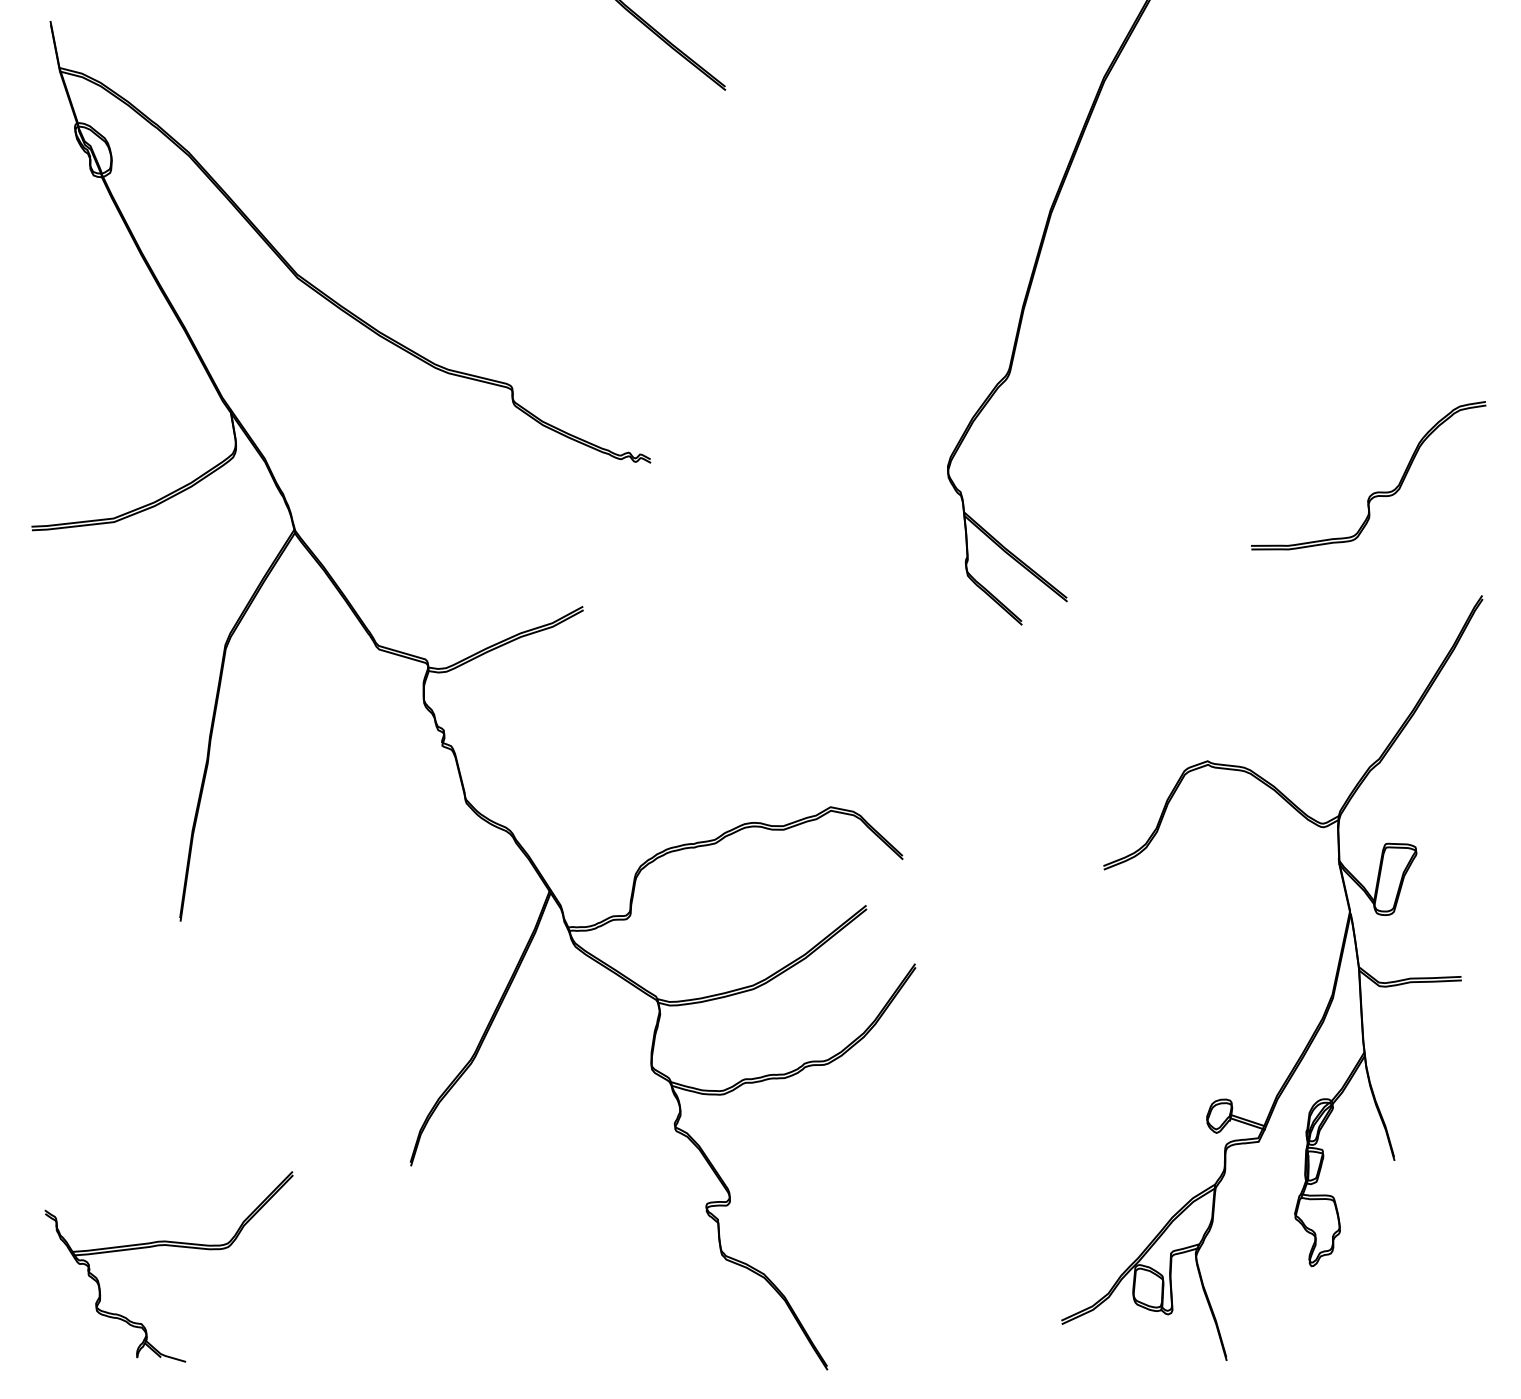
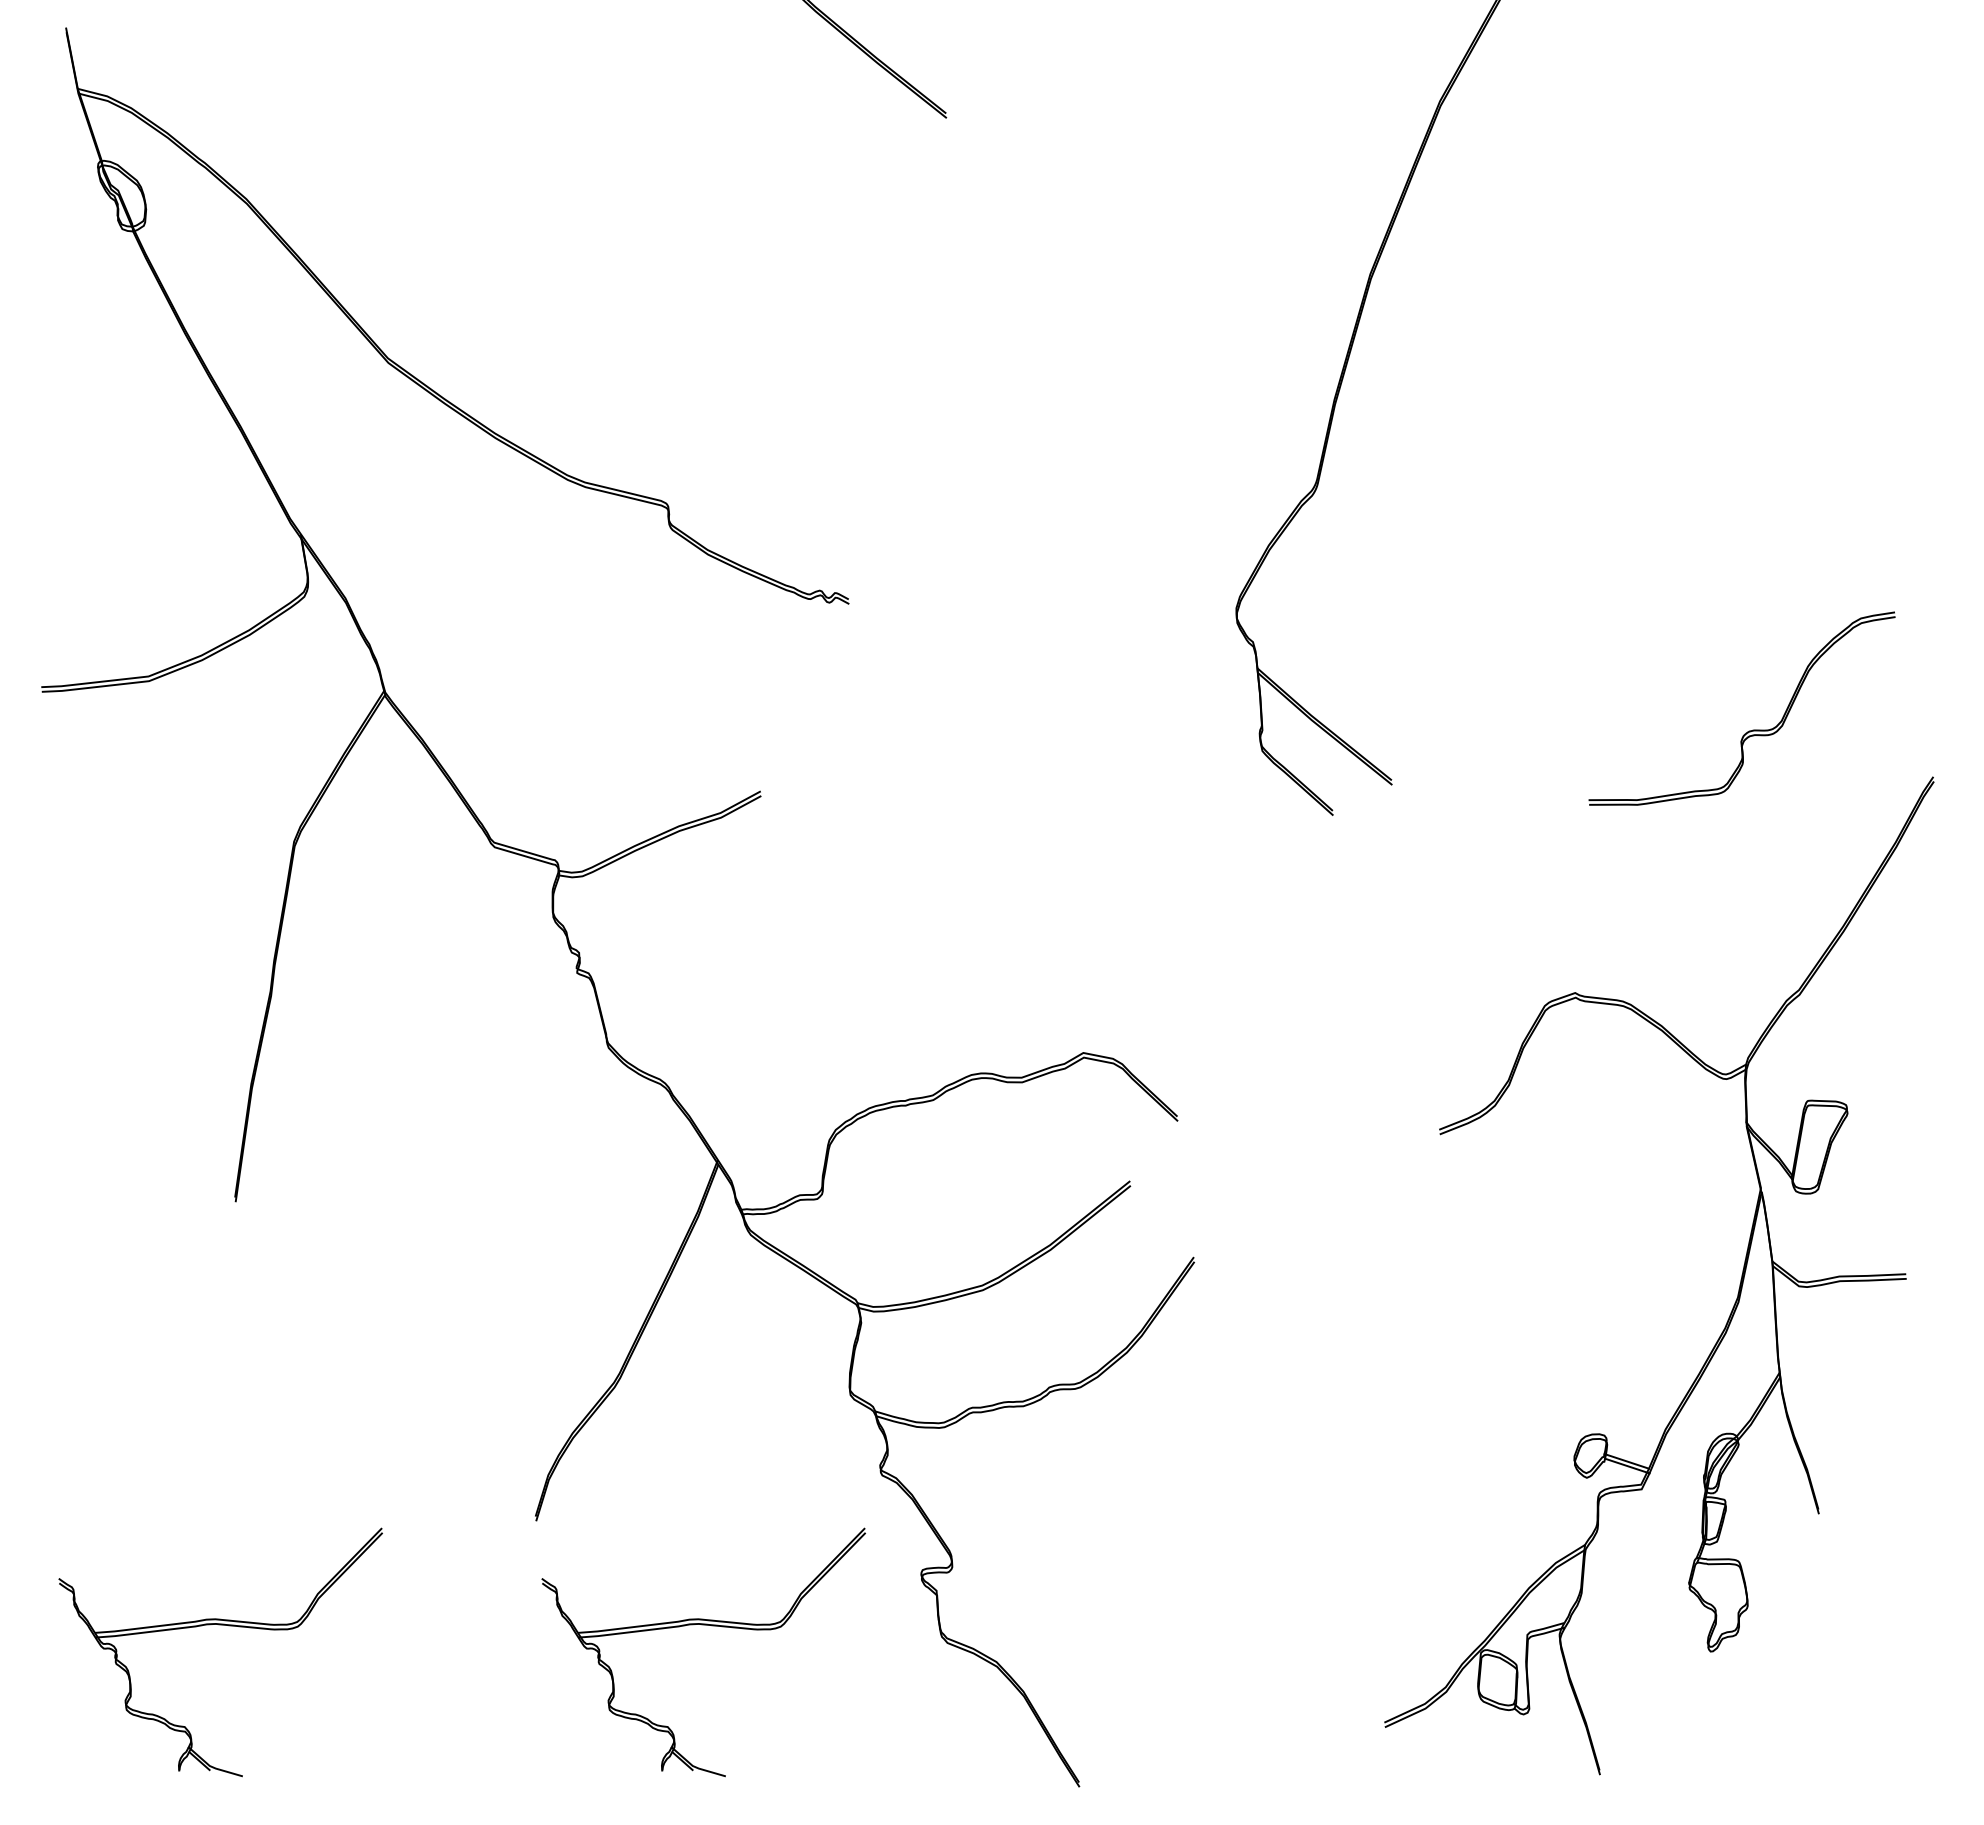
part: (1374, 492) -> (1749, 730), moved
part: (539, 1246) -> (703, 1625), added

